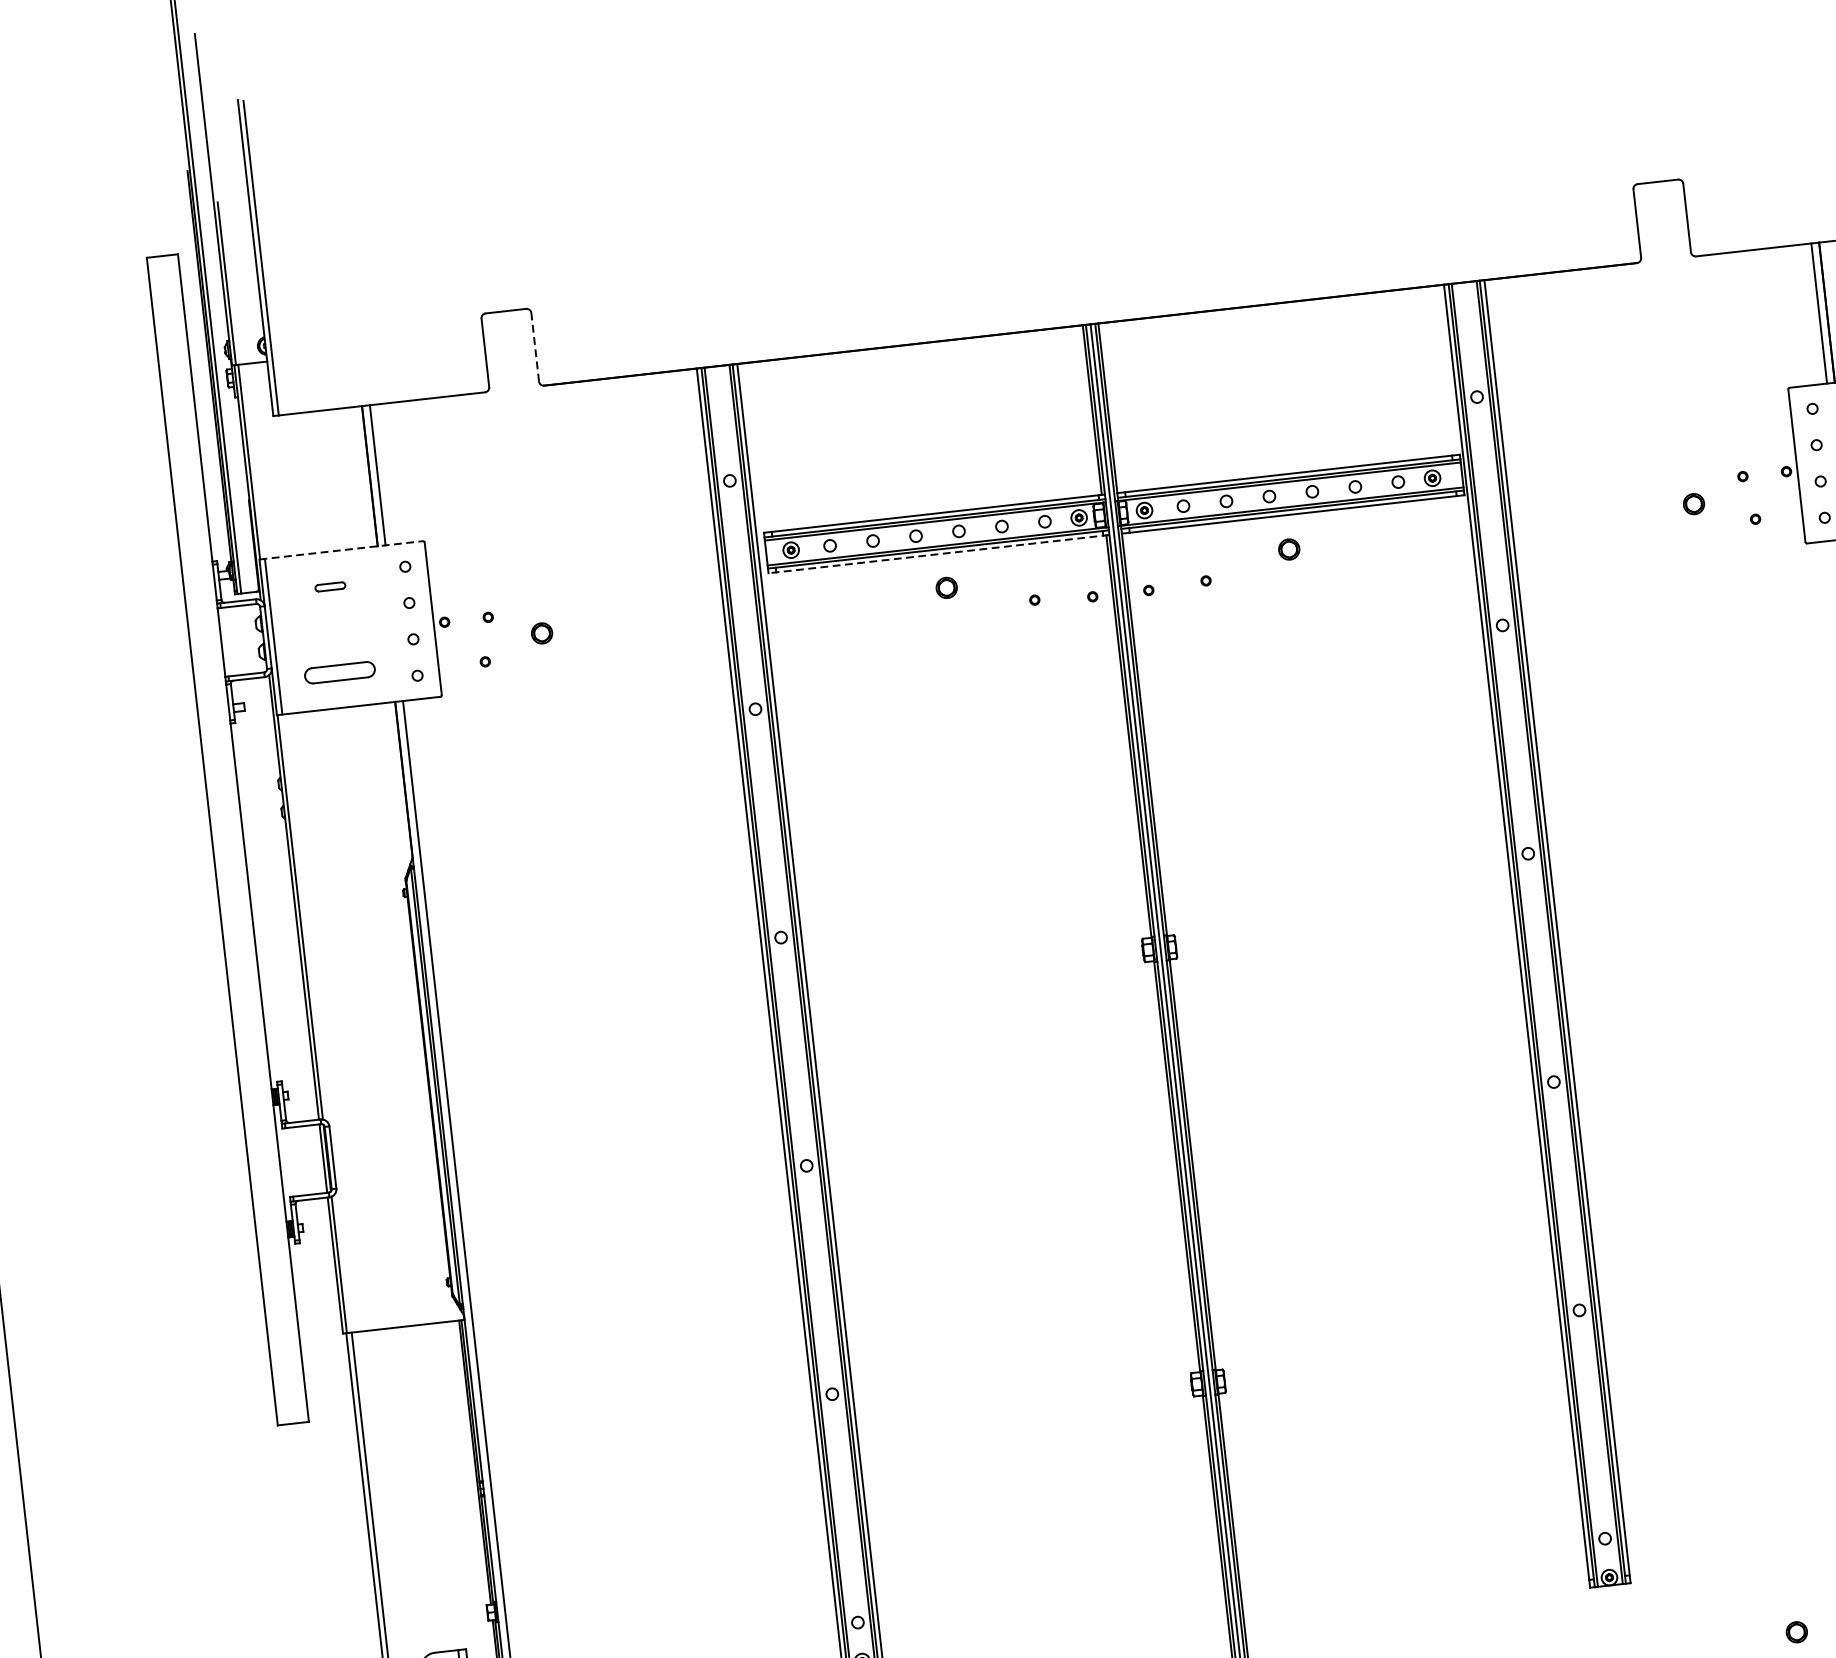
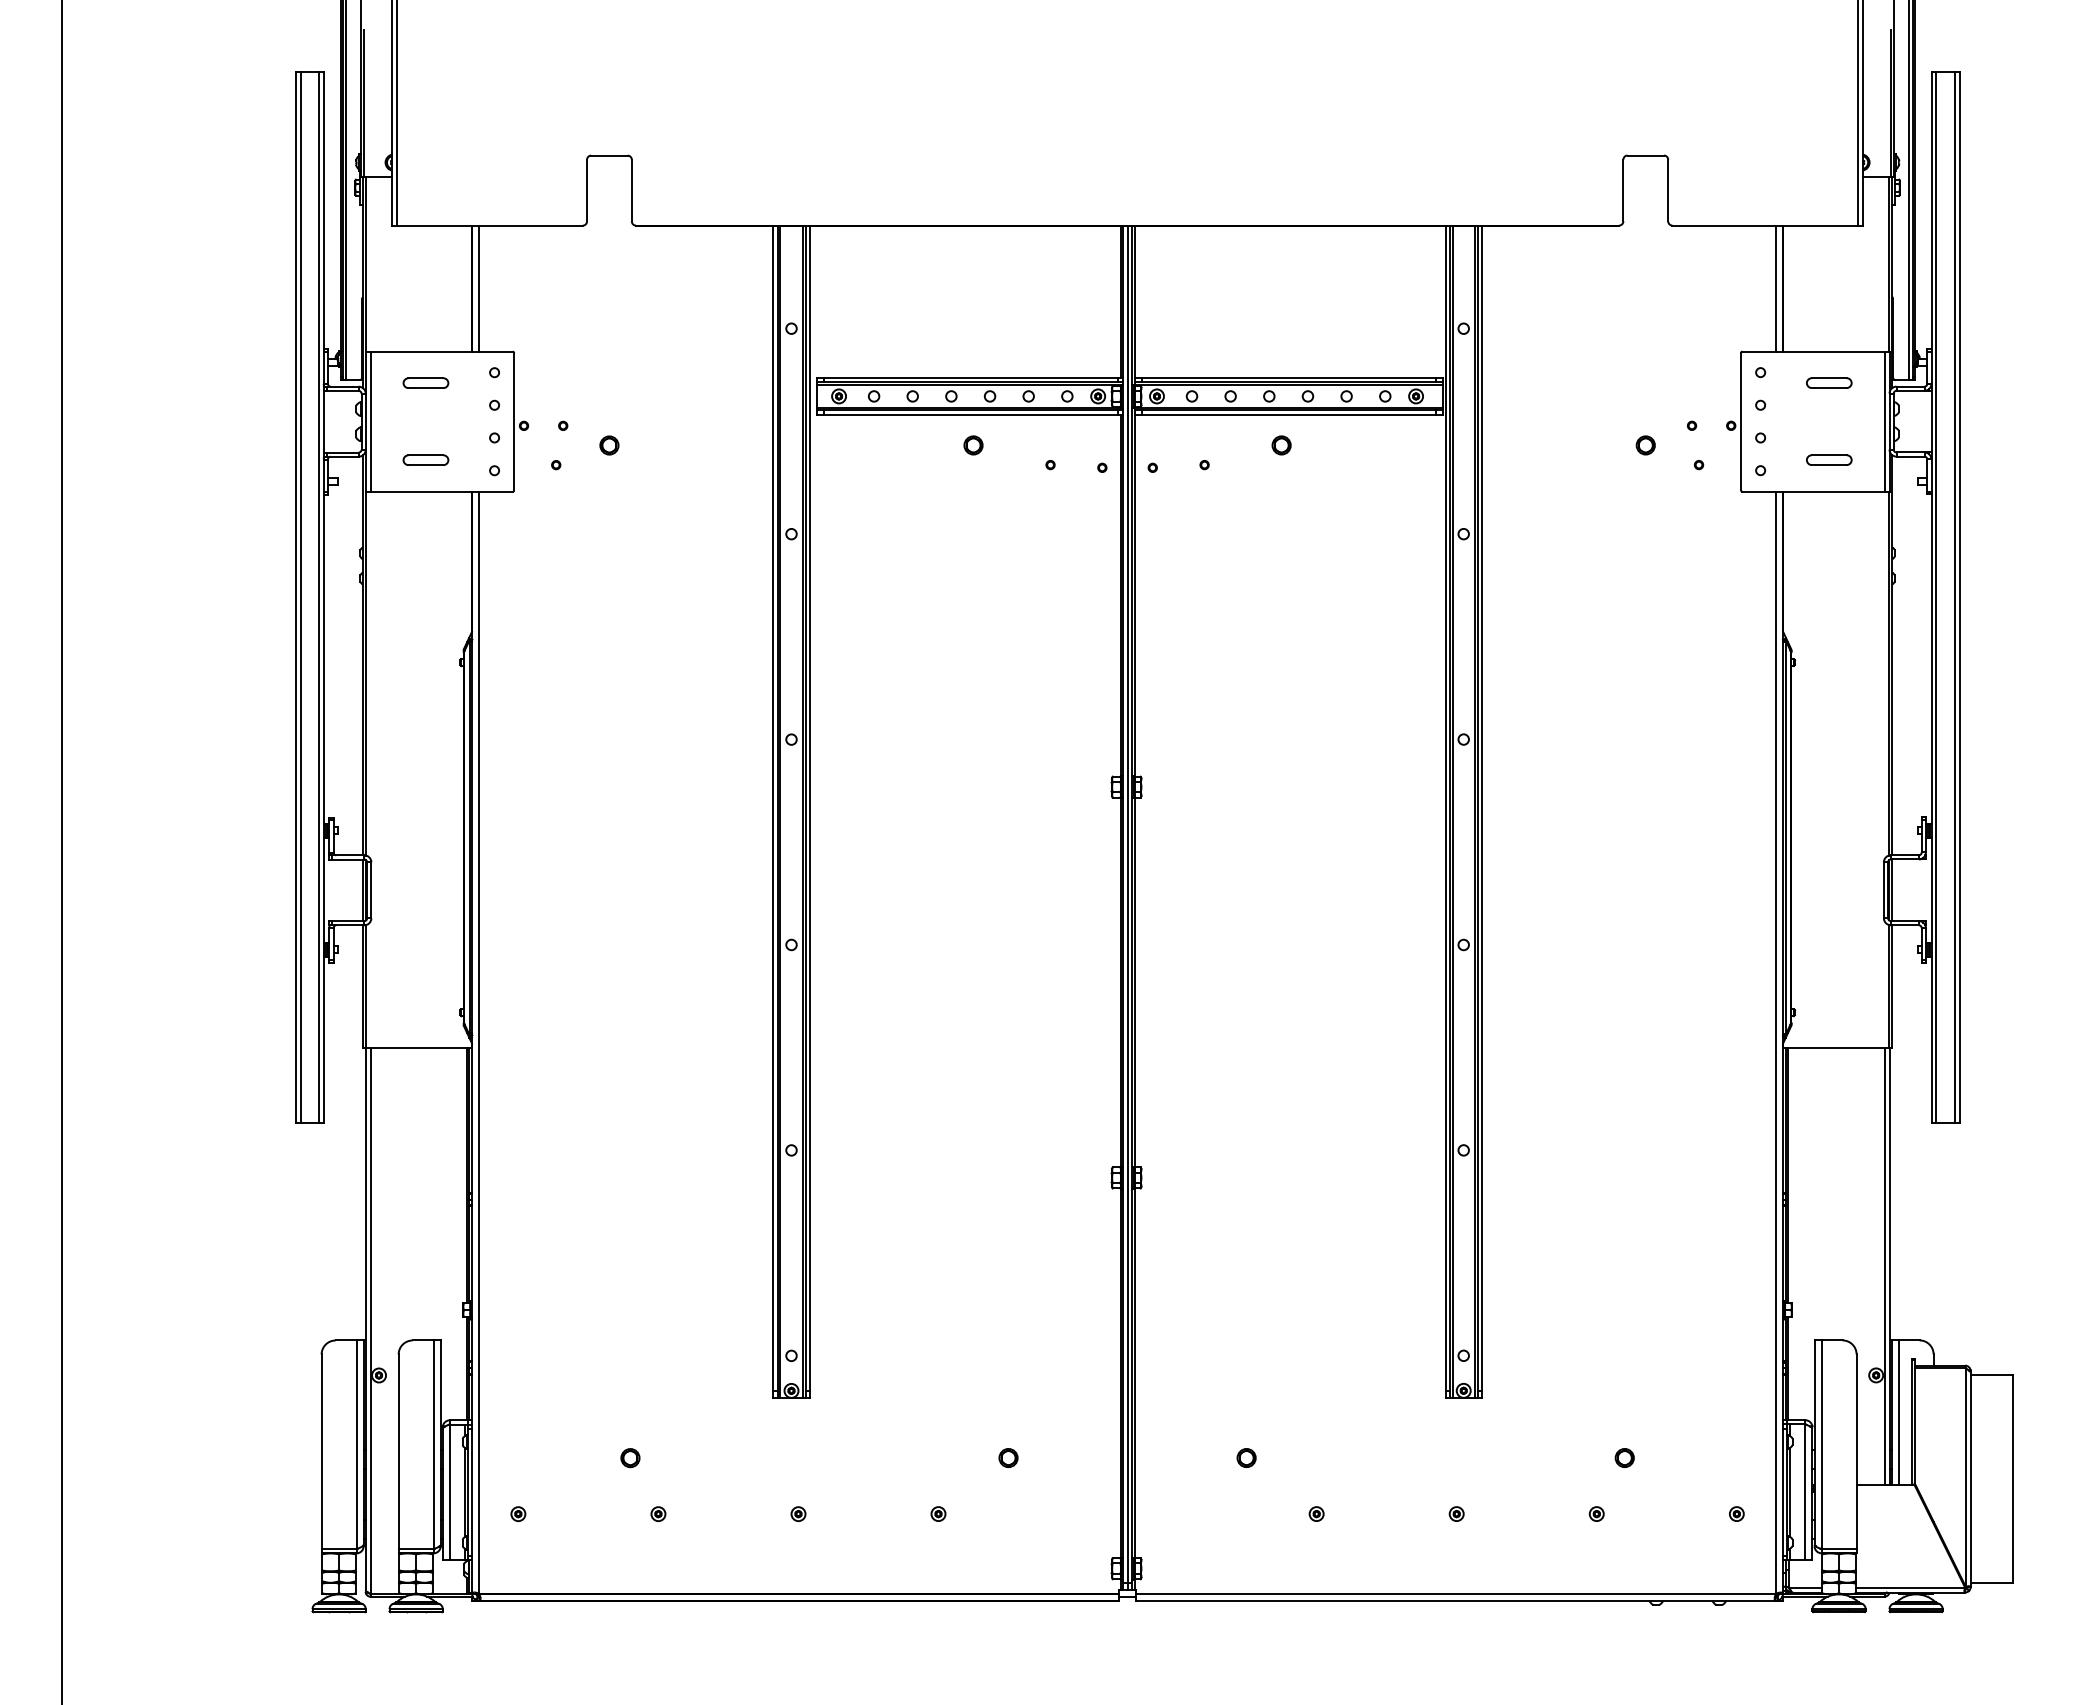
line: (534, 347) -> (631, 190), dashed -> solid
line: (341, 550) -> (439, 351), dashed -> solid
line: (938, 554) -> (969, 414), dashed -> solid
part: (329, 586) -> (425, 382), size x1.67
part: (339, 671) -> (425, 459), size x0.71
line: (237, 838) -> (318, 597), added
line: (217, 840) -> (300, 597), added

